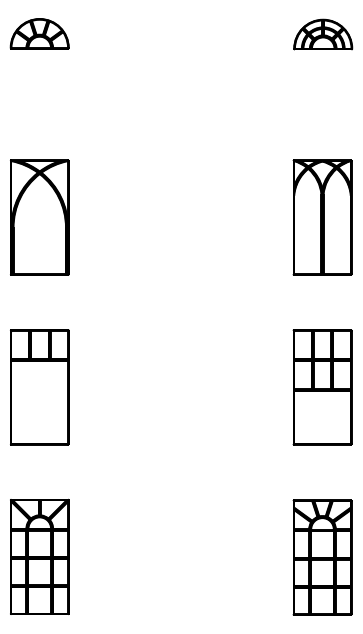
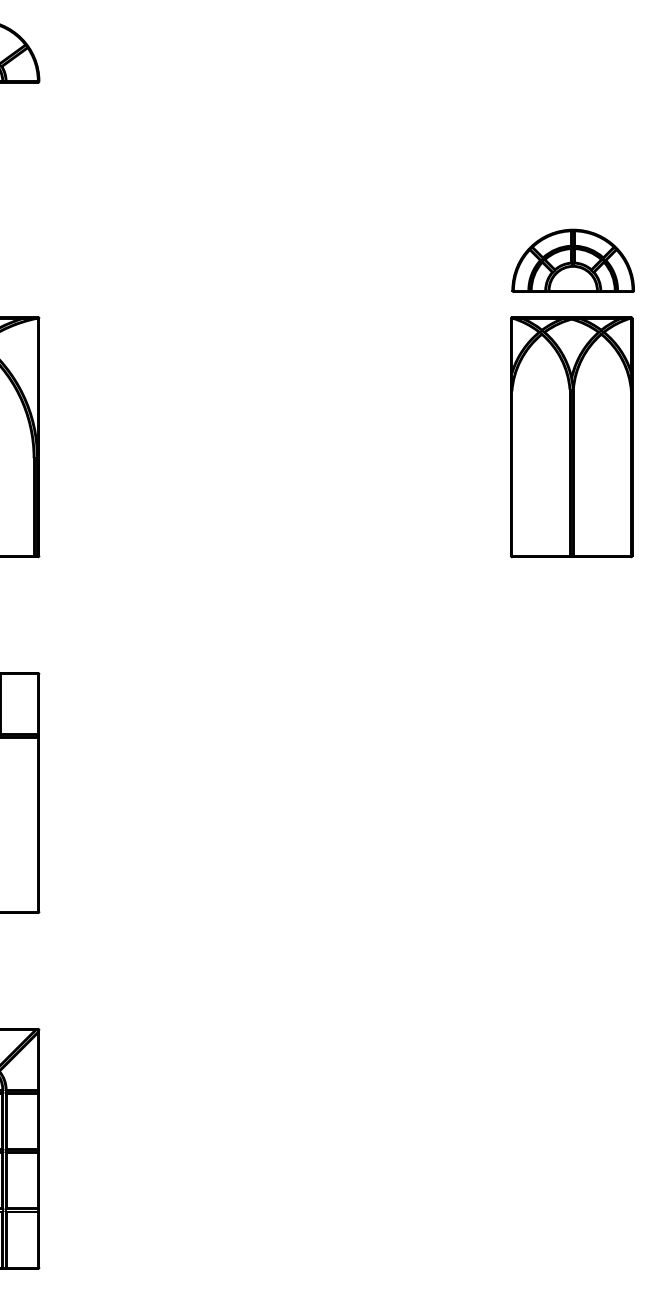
part: (323, 34) -> (573, 260), moved
part: (322, 387) -> (571, 793), removed
part: (322, 557) -> (571, 1150), removed

